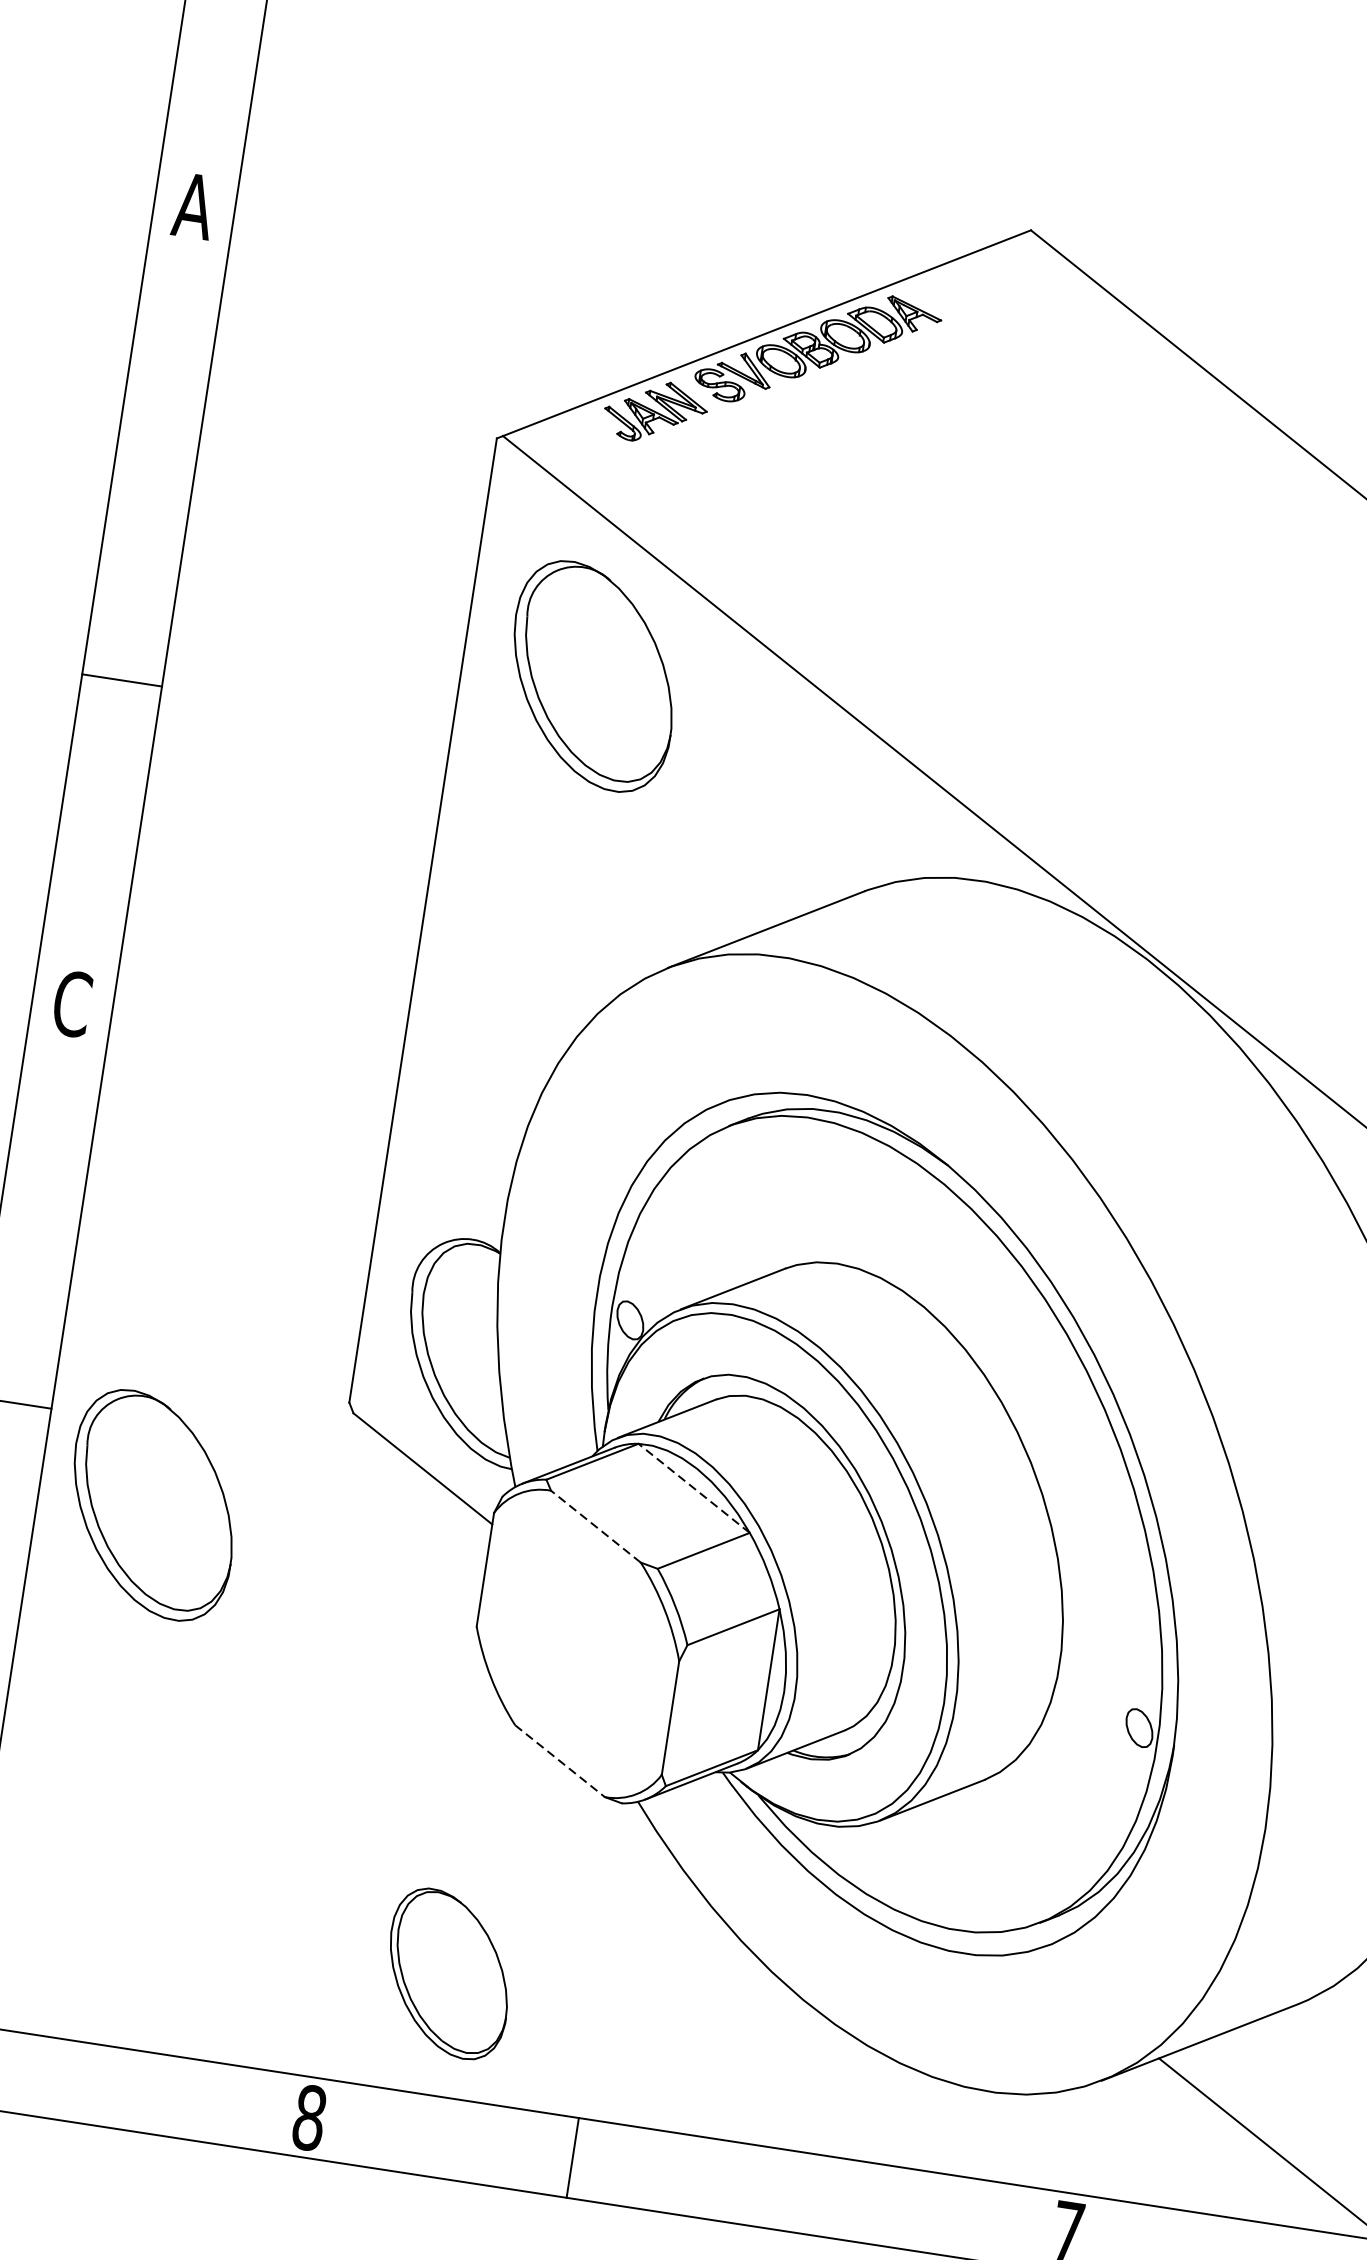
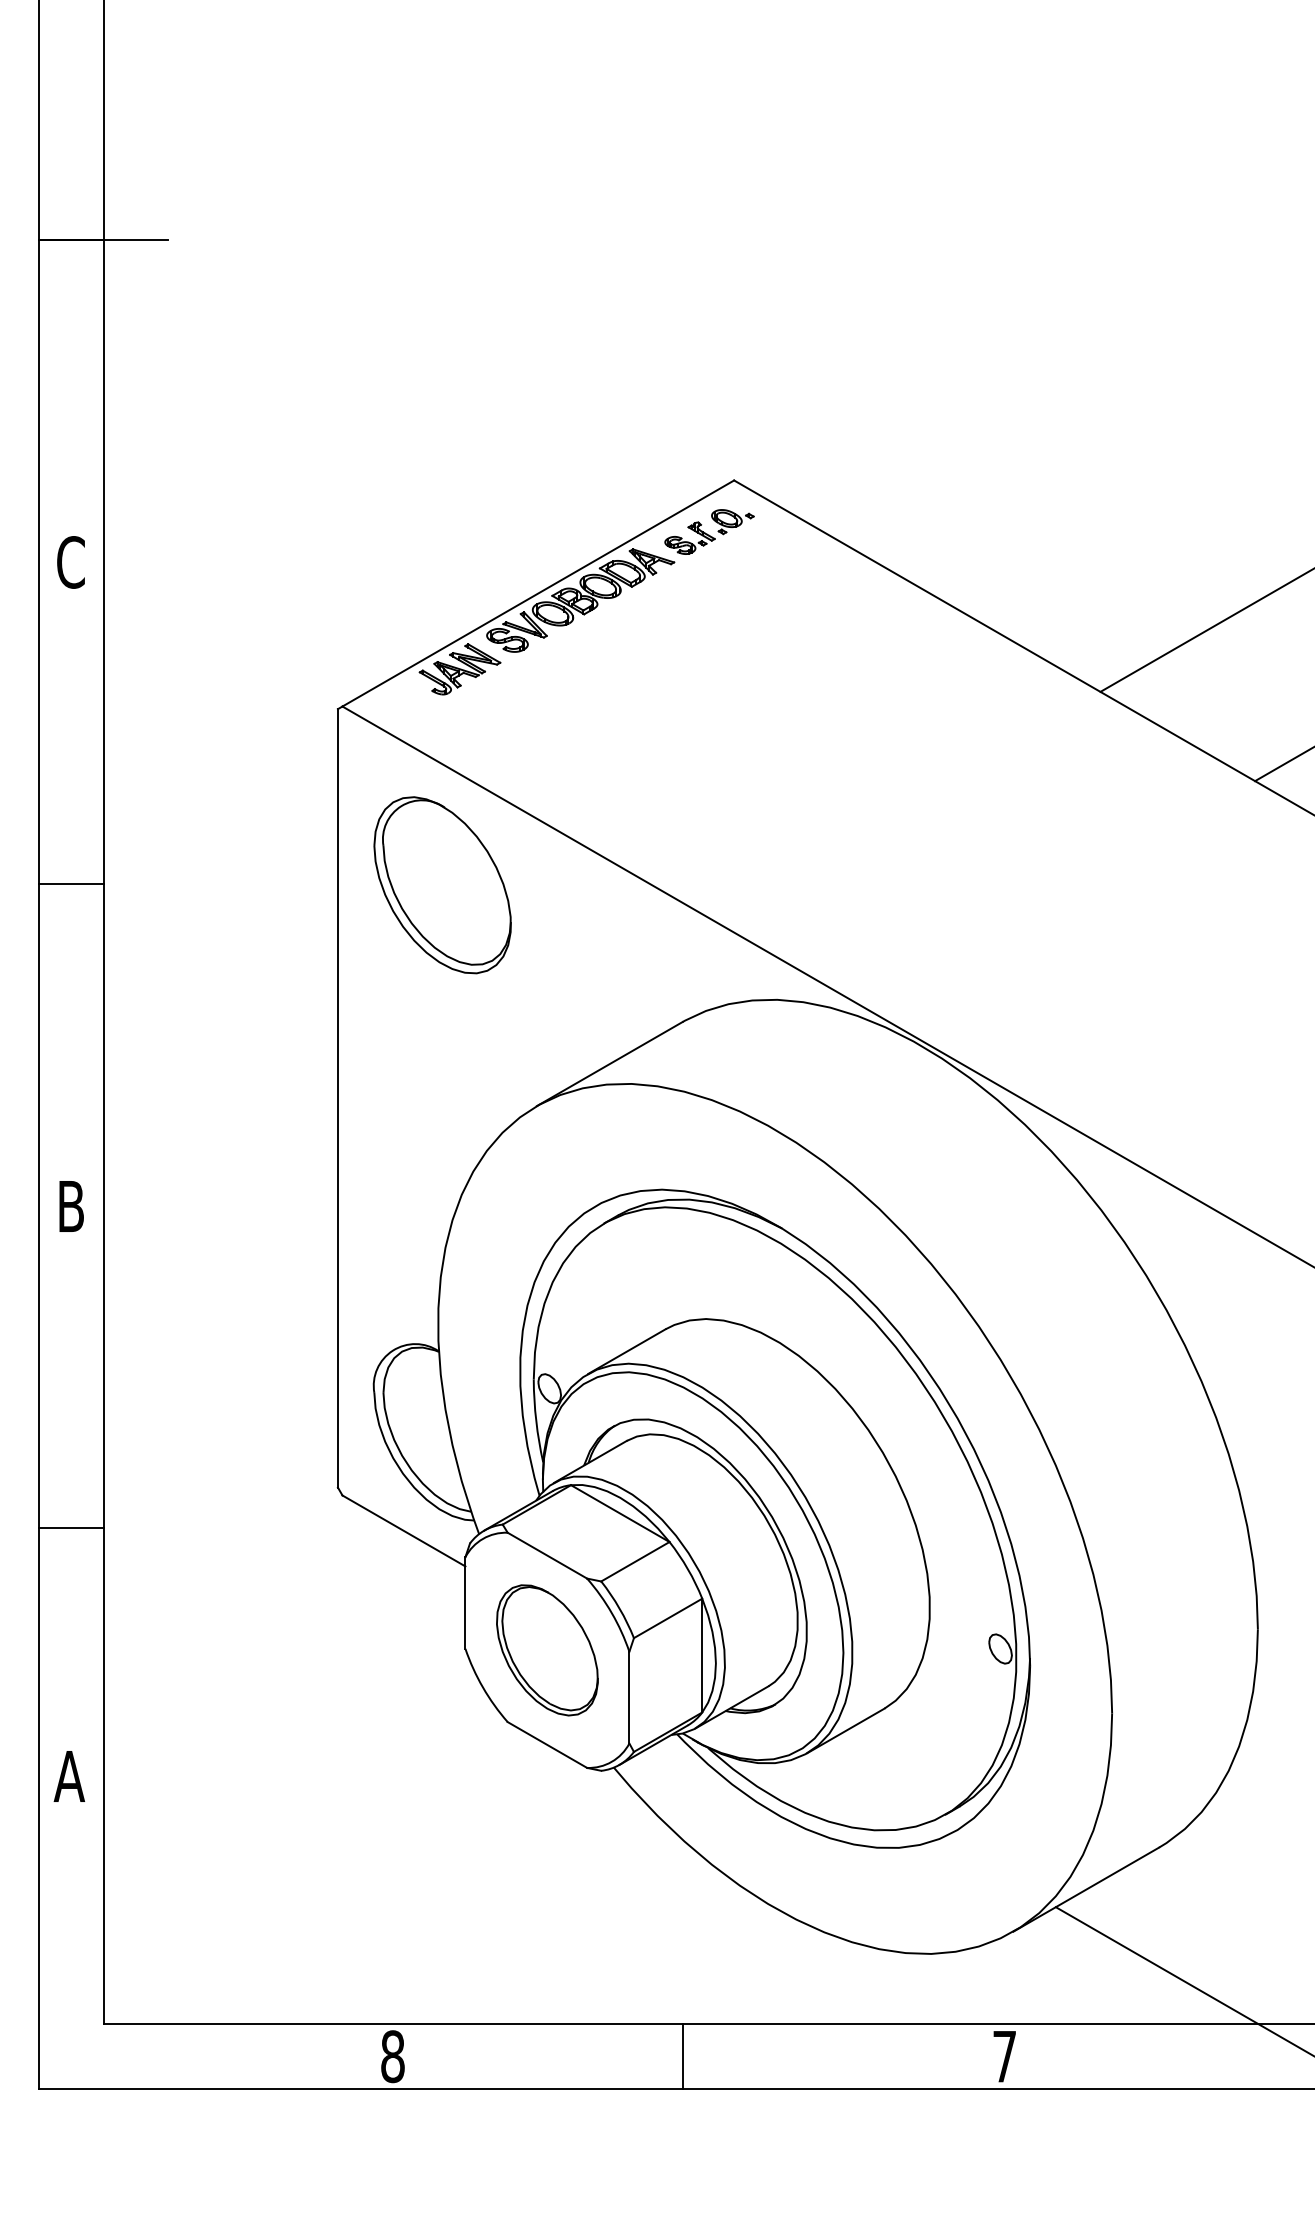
text: (193, 206) -> (70, 562), A -> C
part: (990, 288) -> (709, 531), added
line: (122, 680) -> (71, 884), moved
text: (71, 1003) -> (70, 1206), C -> B
line: (694, 1488) -> (620, 1513), dashed -> solid
part: (153, 1505) -> (195, 1592), removed
line: (596, 1526) -> (547, 1555), dashed -> solid
line: (560, 1761) -> (547, 1745), dashed -> solid
part: (448, 1974) -> (547, 1650), moved
line: (572, 2157) -> (683, 2056), moved

